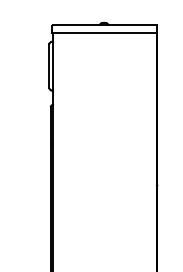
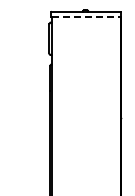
line: (105, 32) -> (86, 16), solid -> dashed

